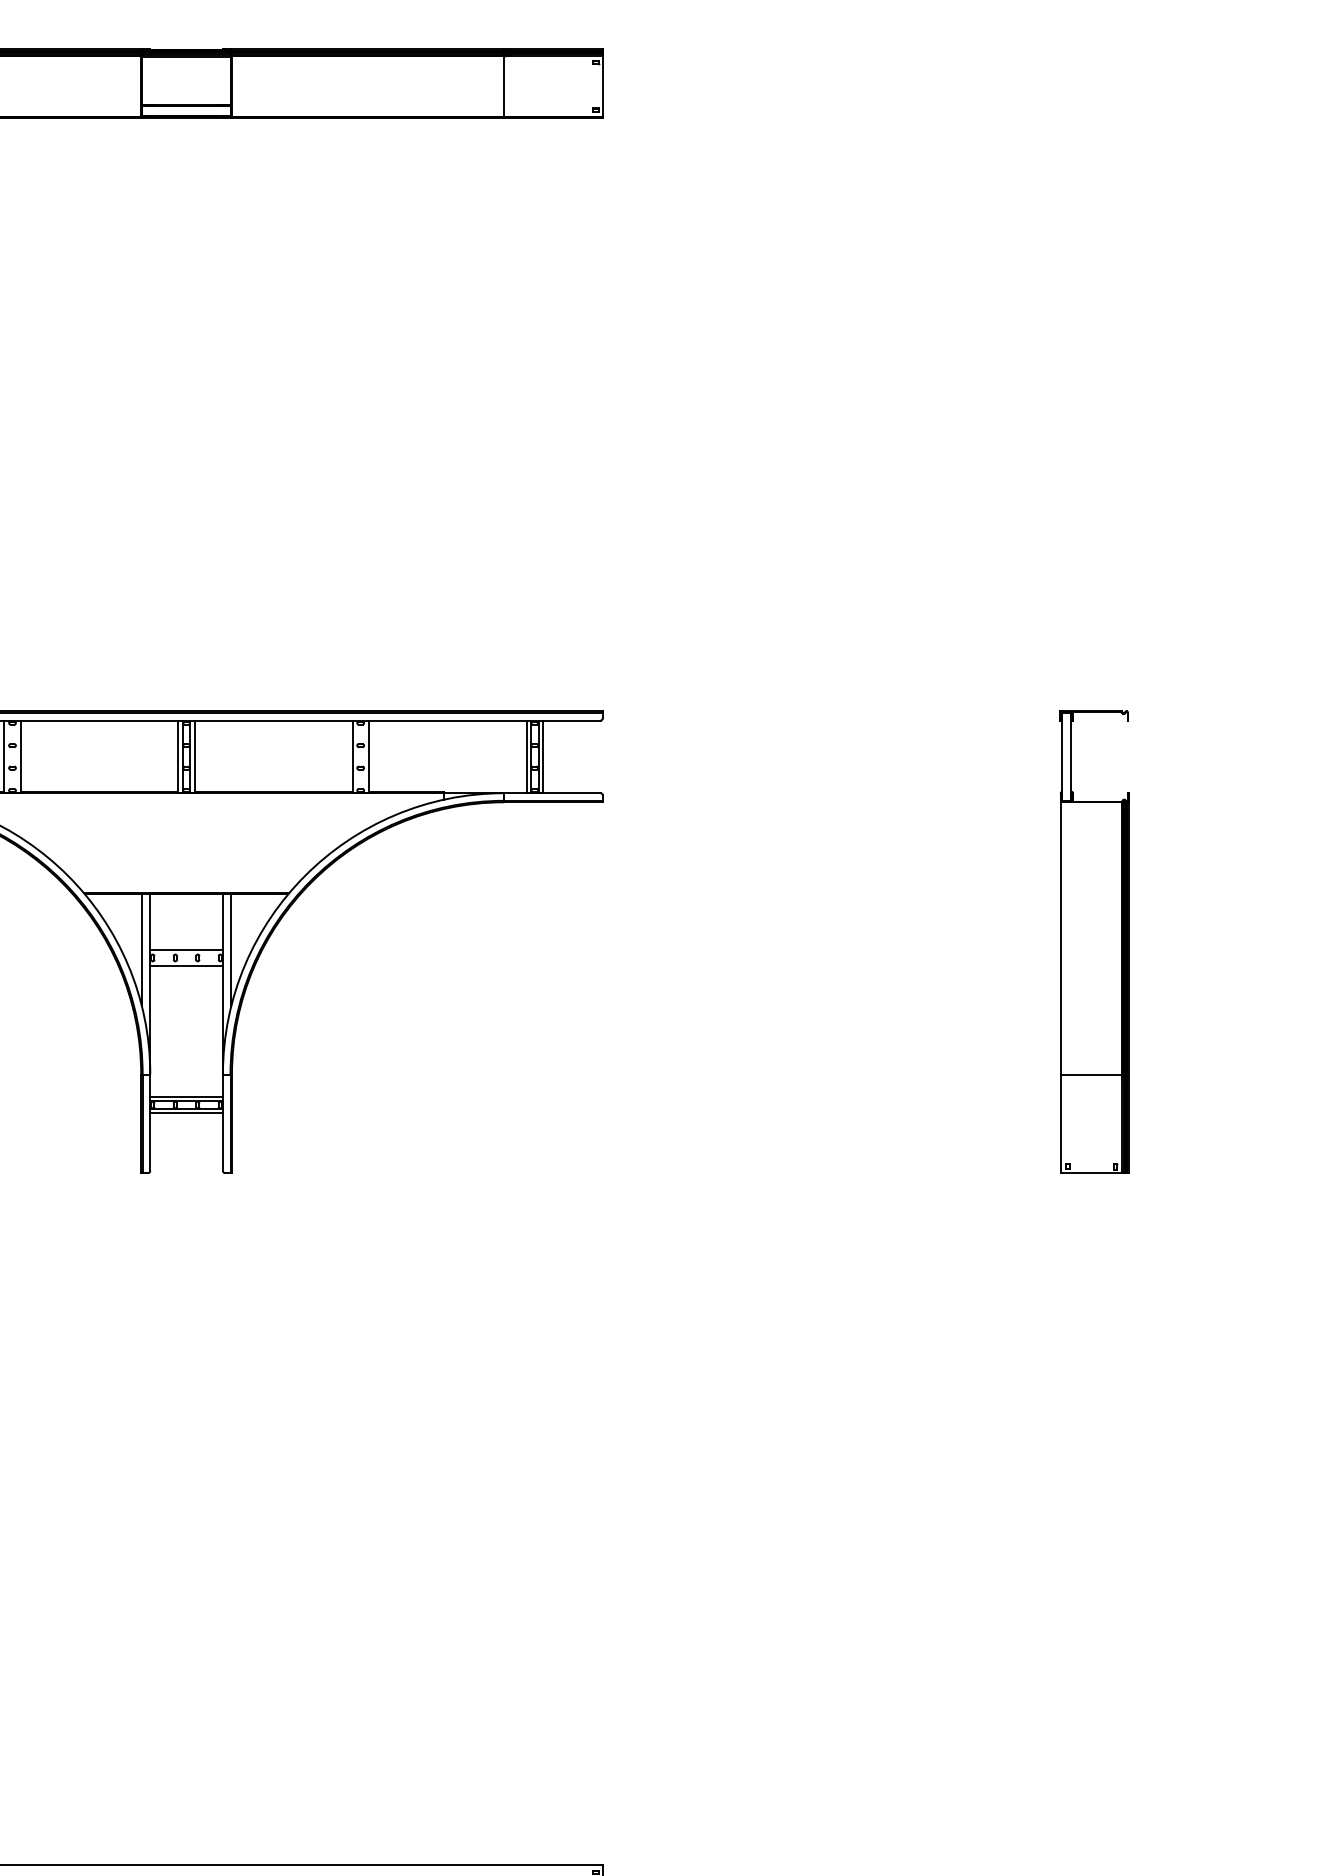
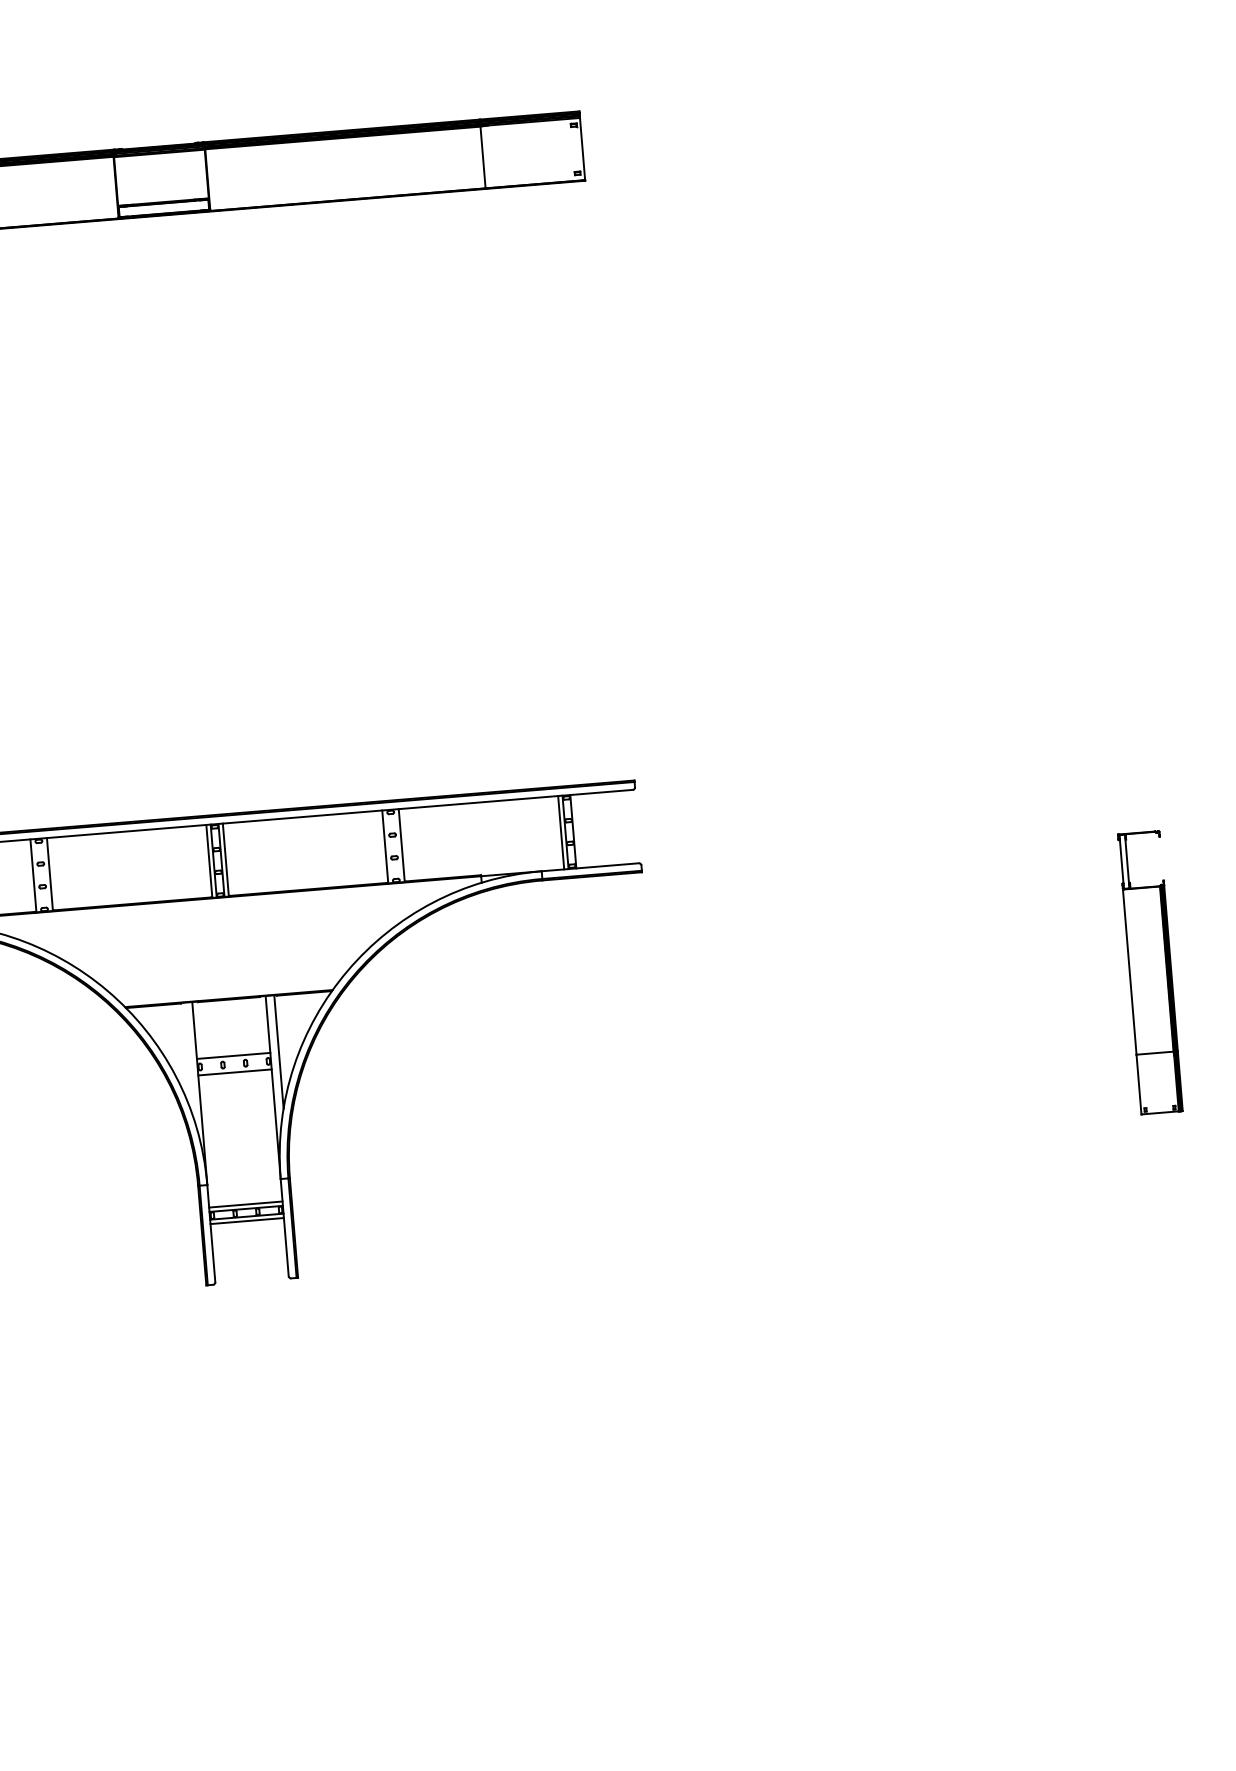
line: (542, 756) -> (577, 831), removed
part: (1094, 941) -> (1150, 972), size x0.6
line: (141, 949) -> (188, 1059), removed

